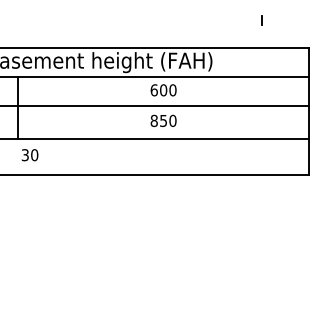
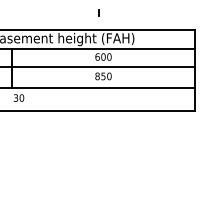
line: (261, 19) -> (98, 12), moved

